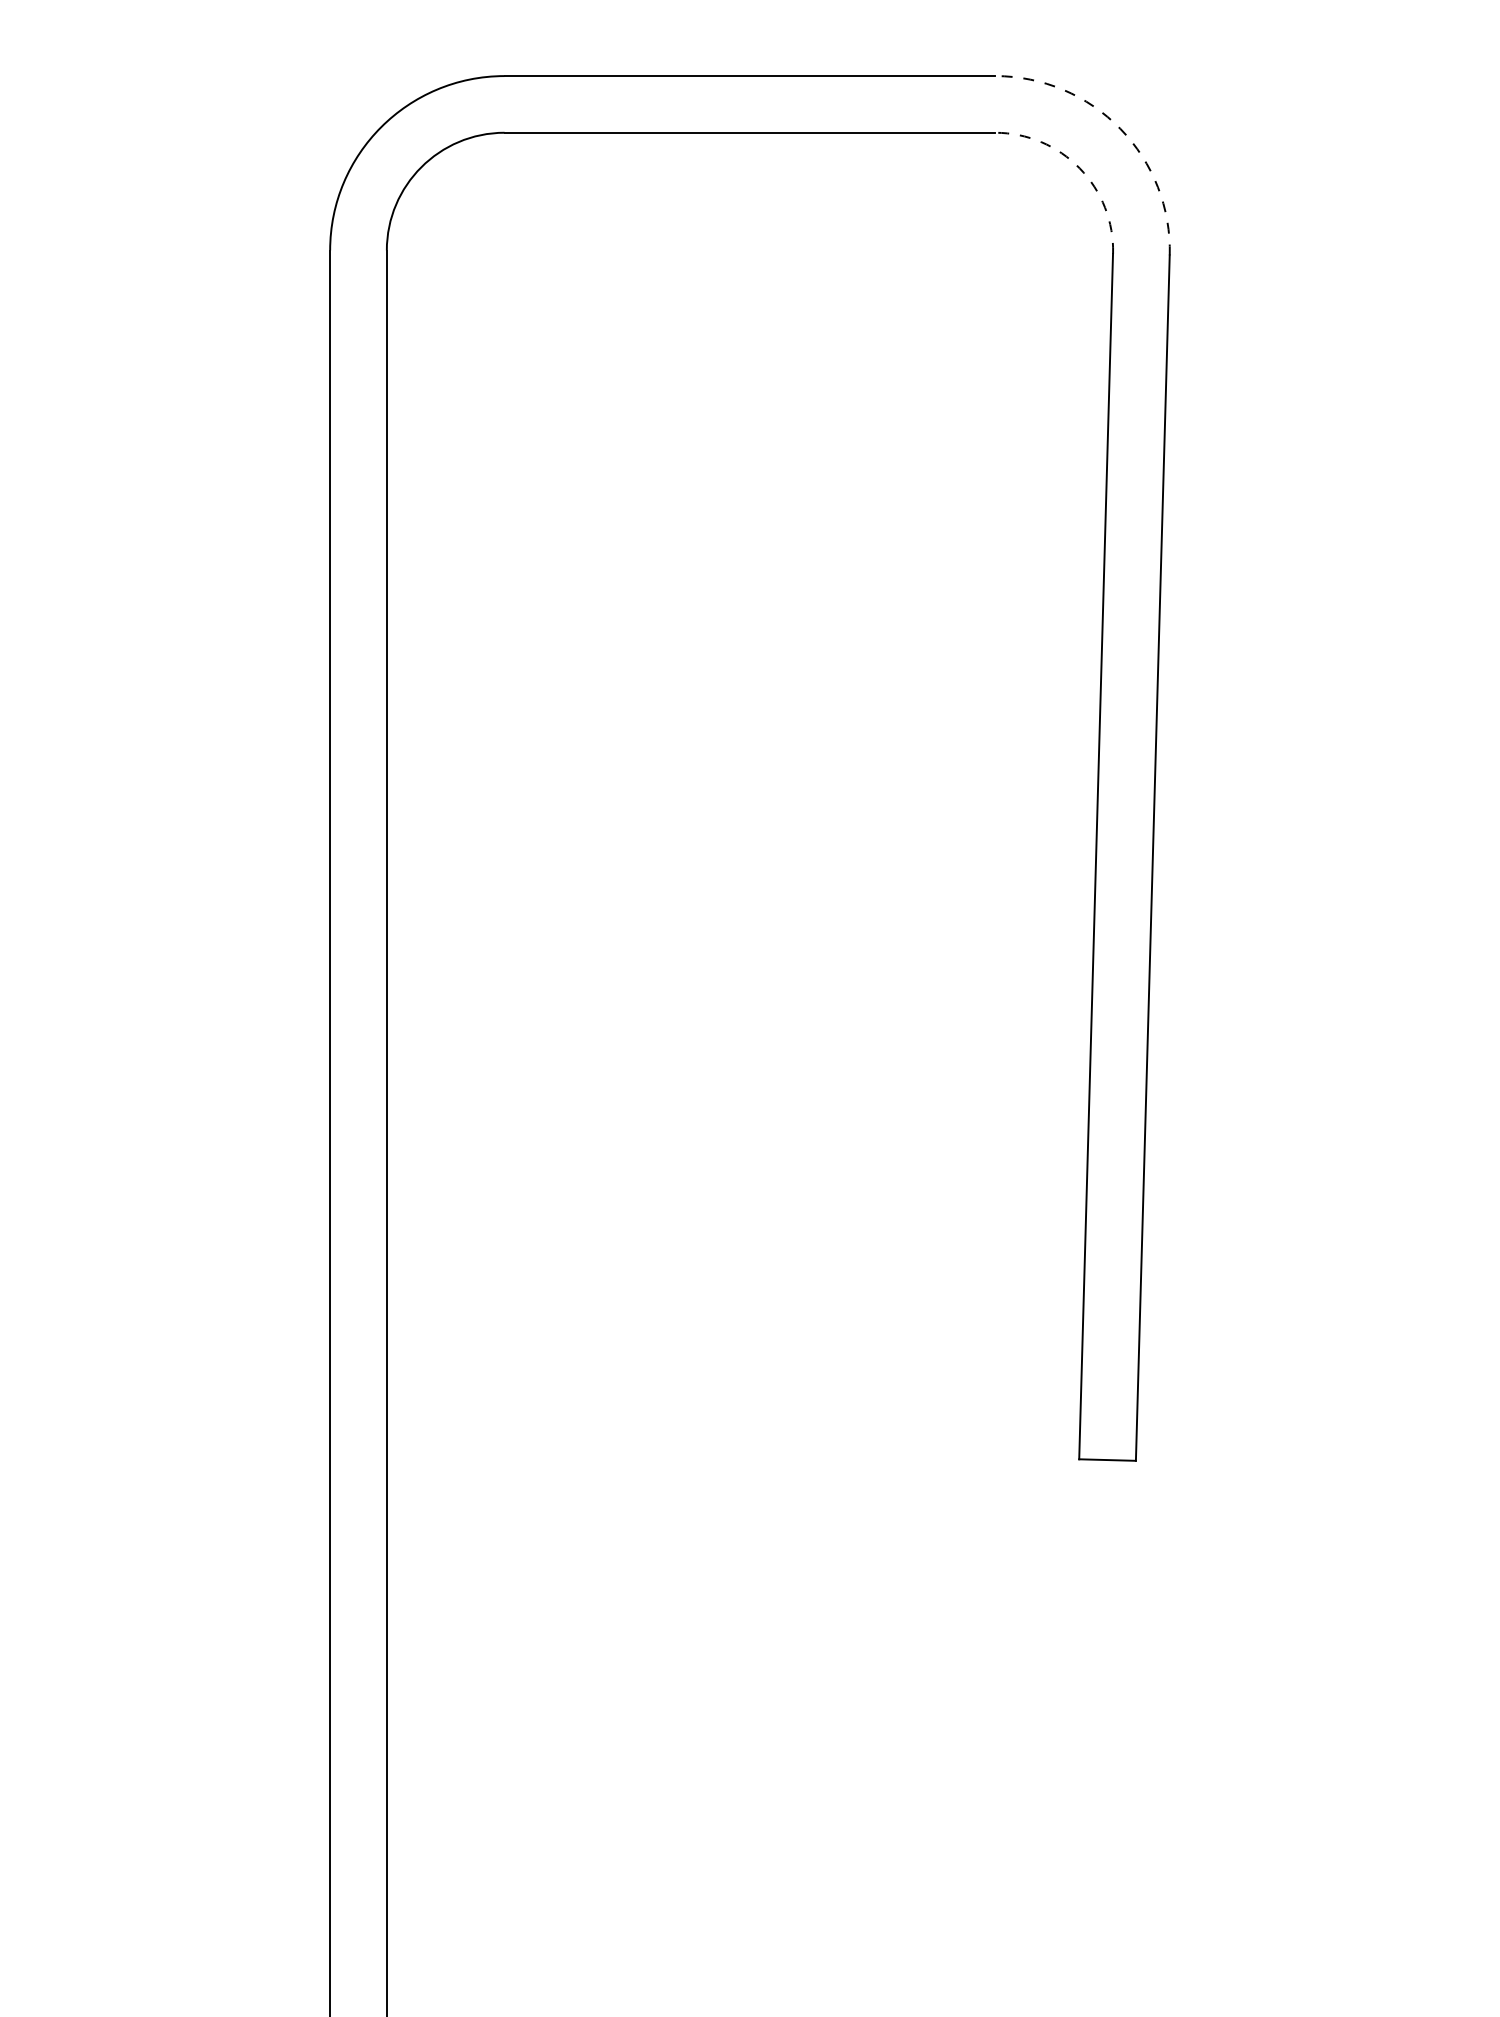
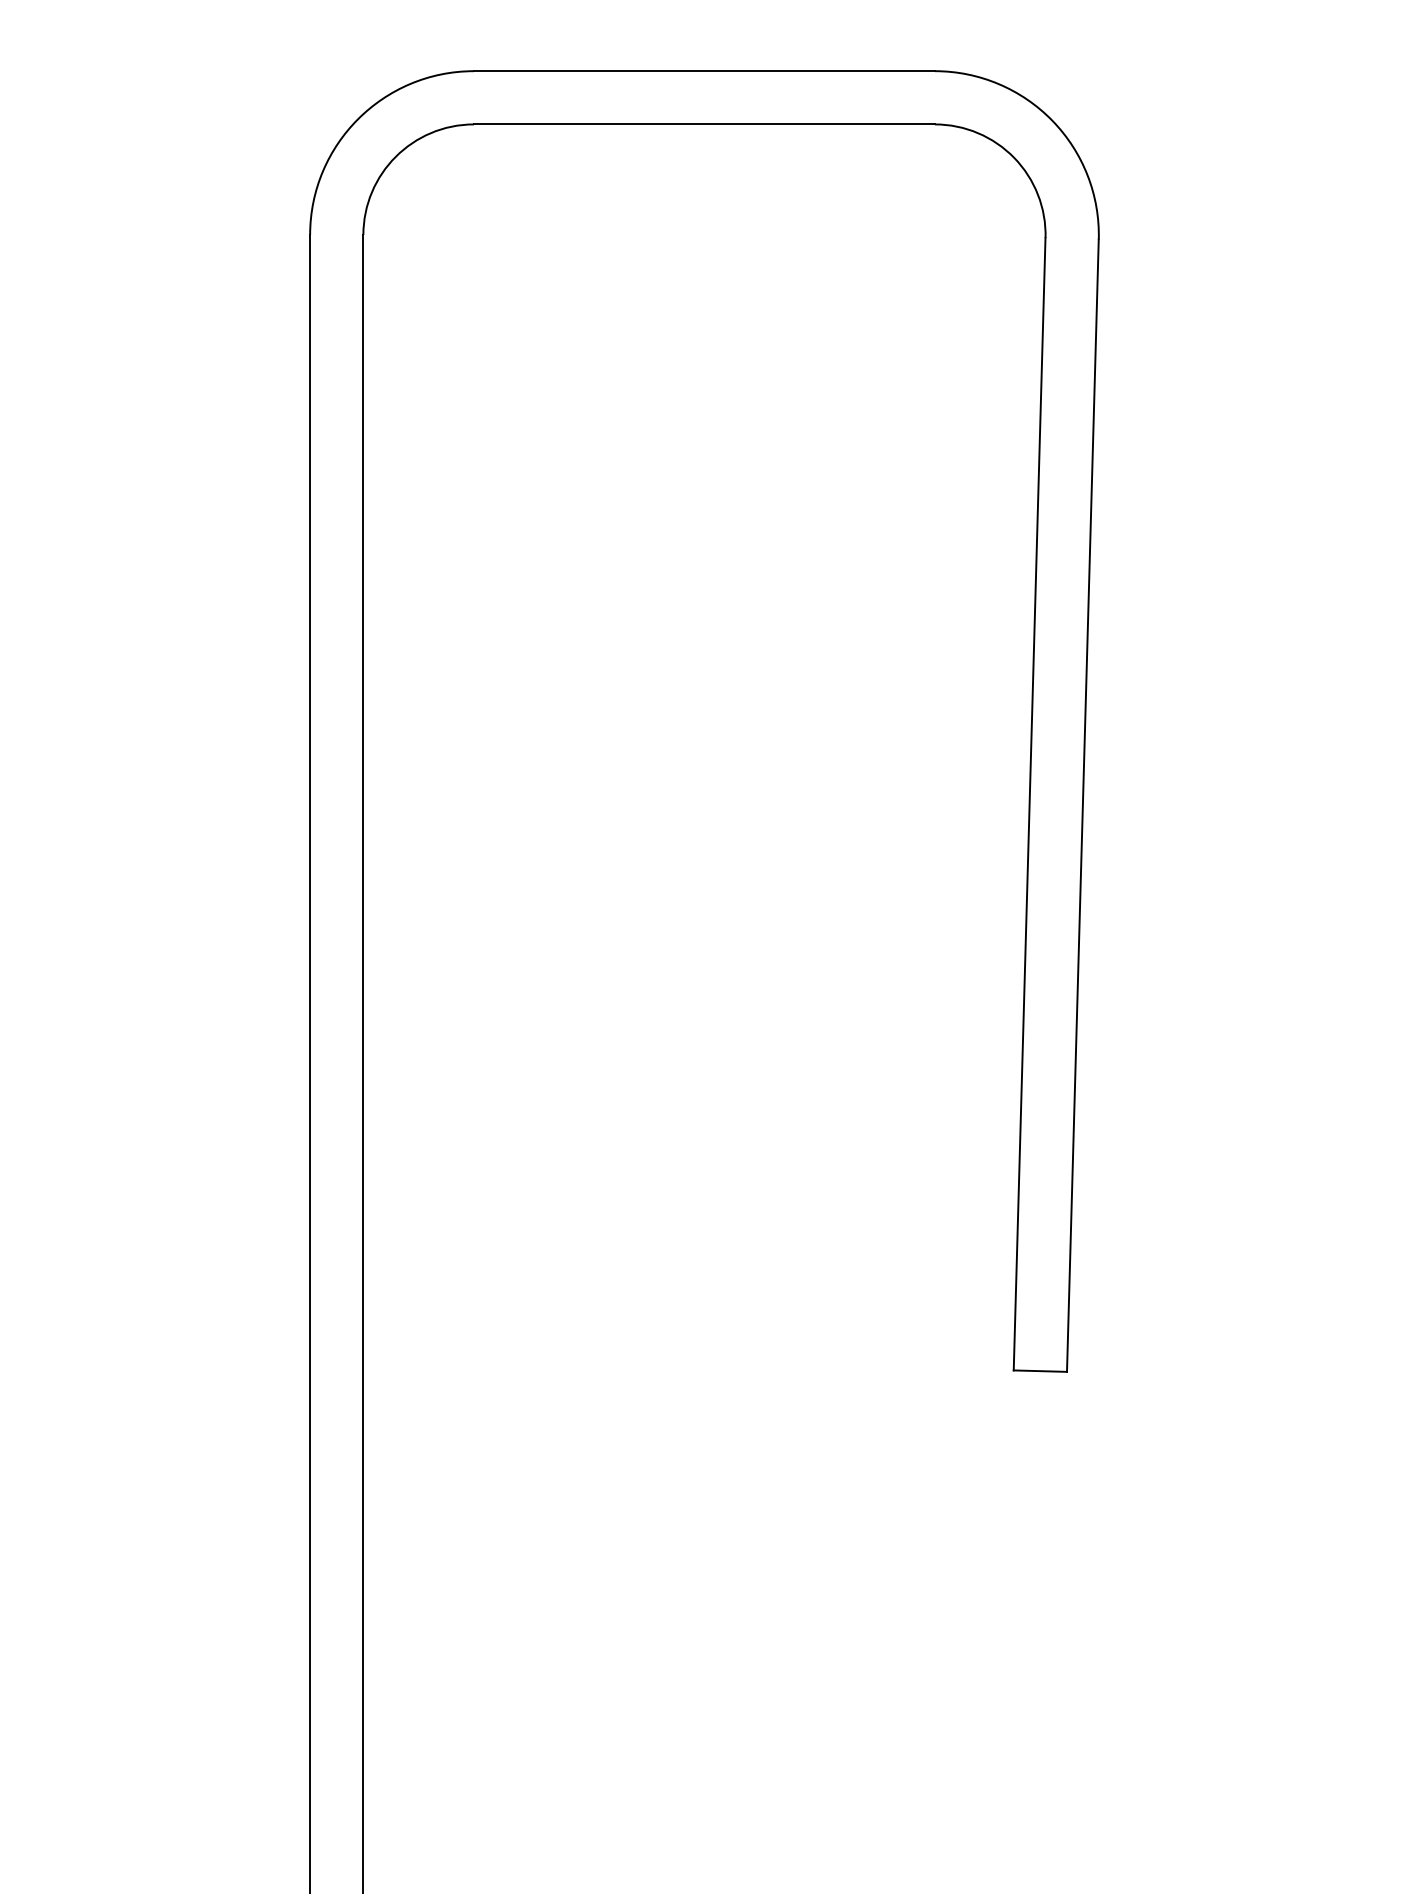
arc: (1120, 128) -> (1052, 120), dashed -> solid
arc: (1079, 168) -> (1013, 157), dashed -> solid

